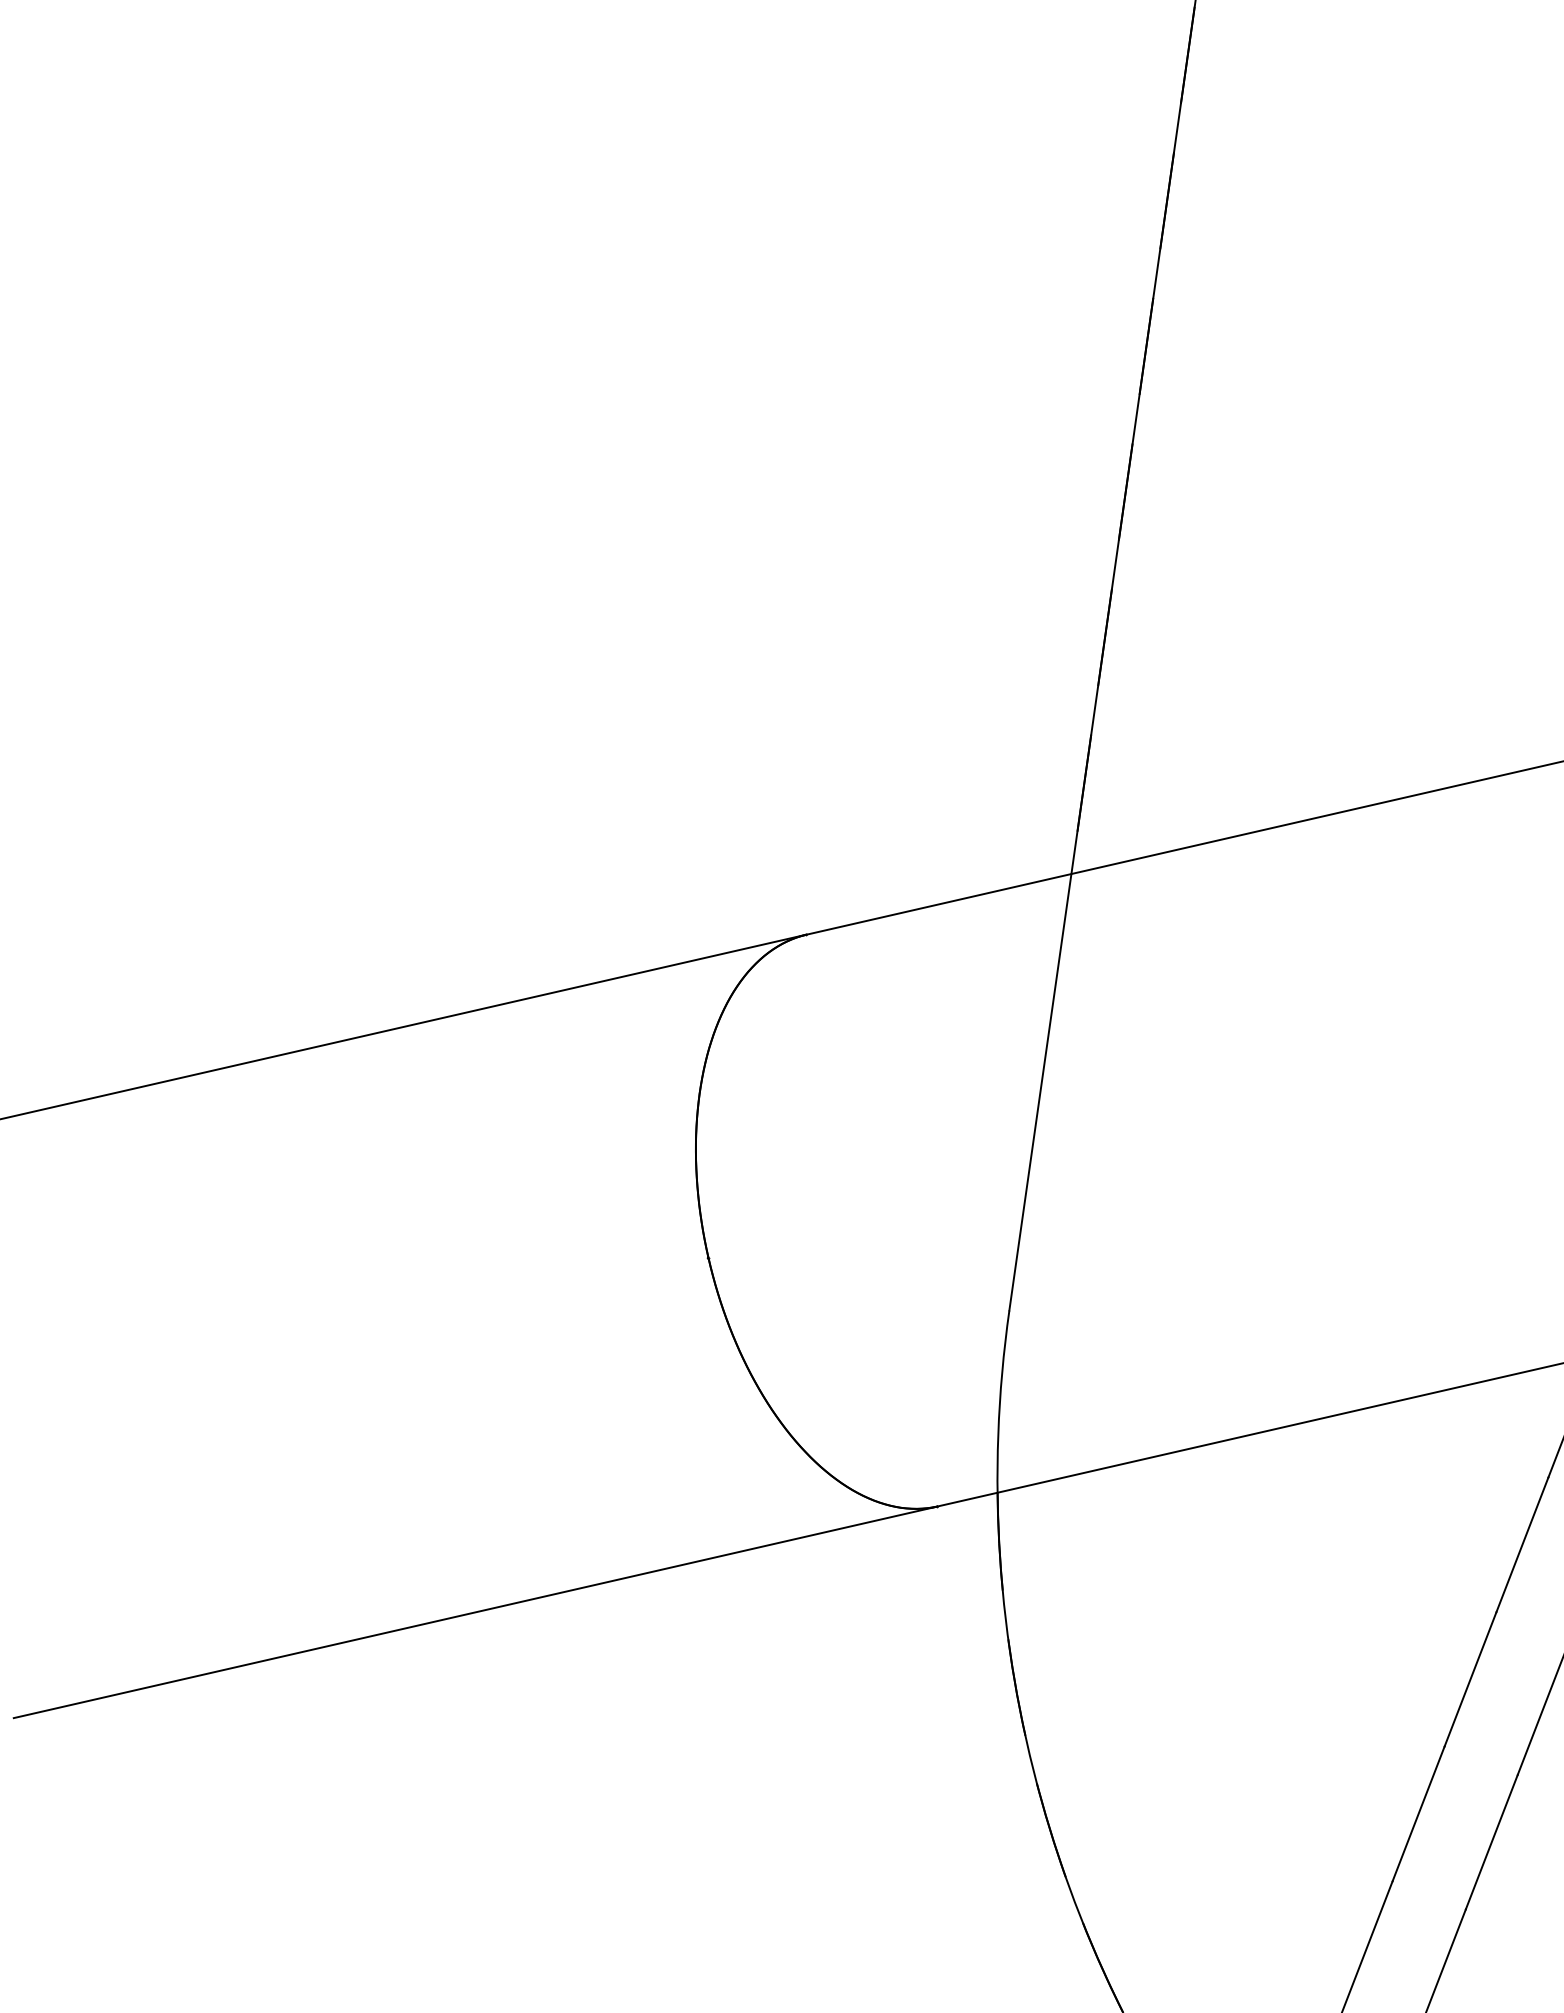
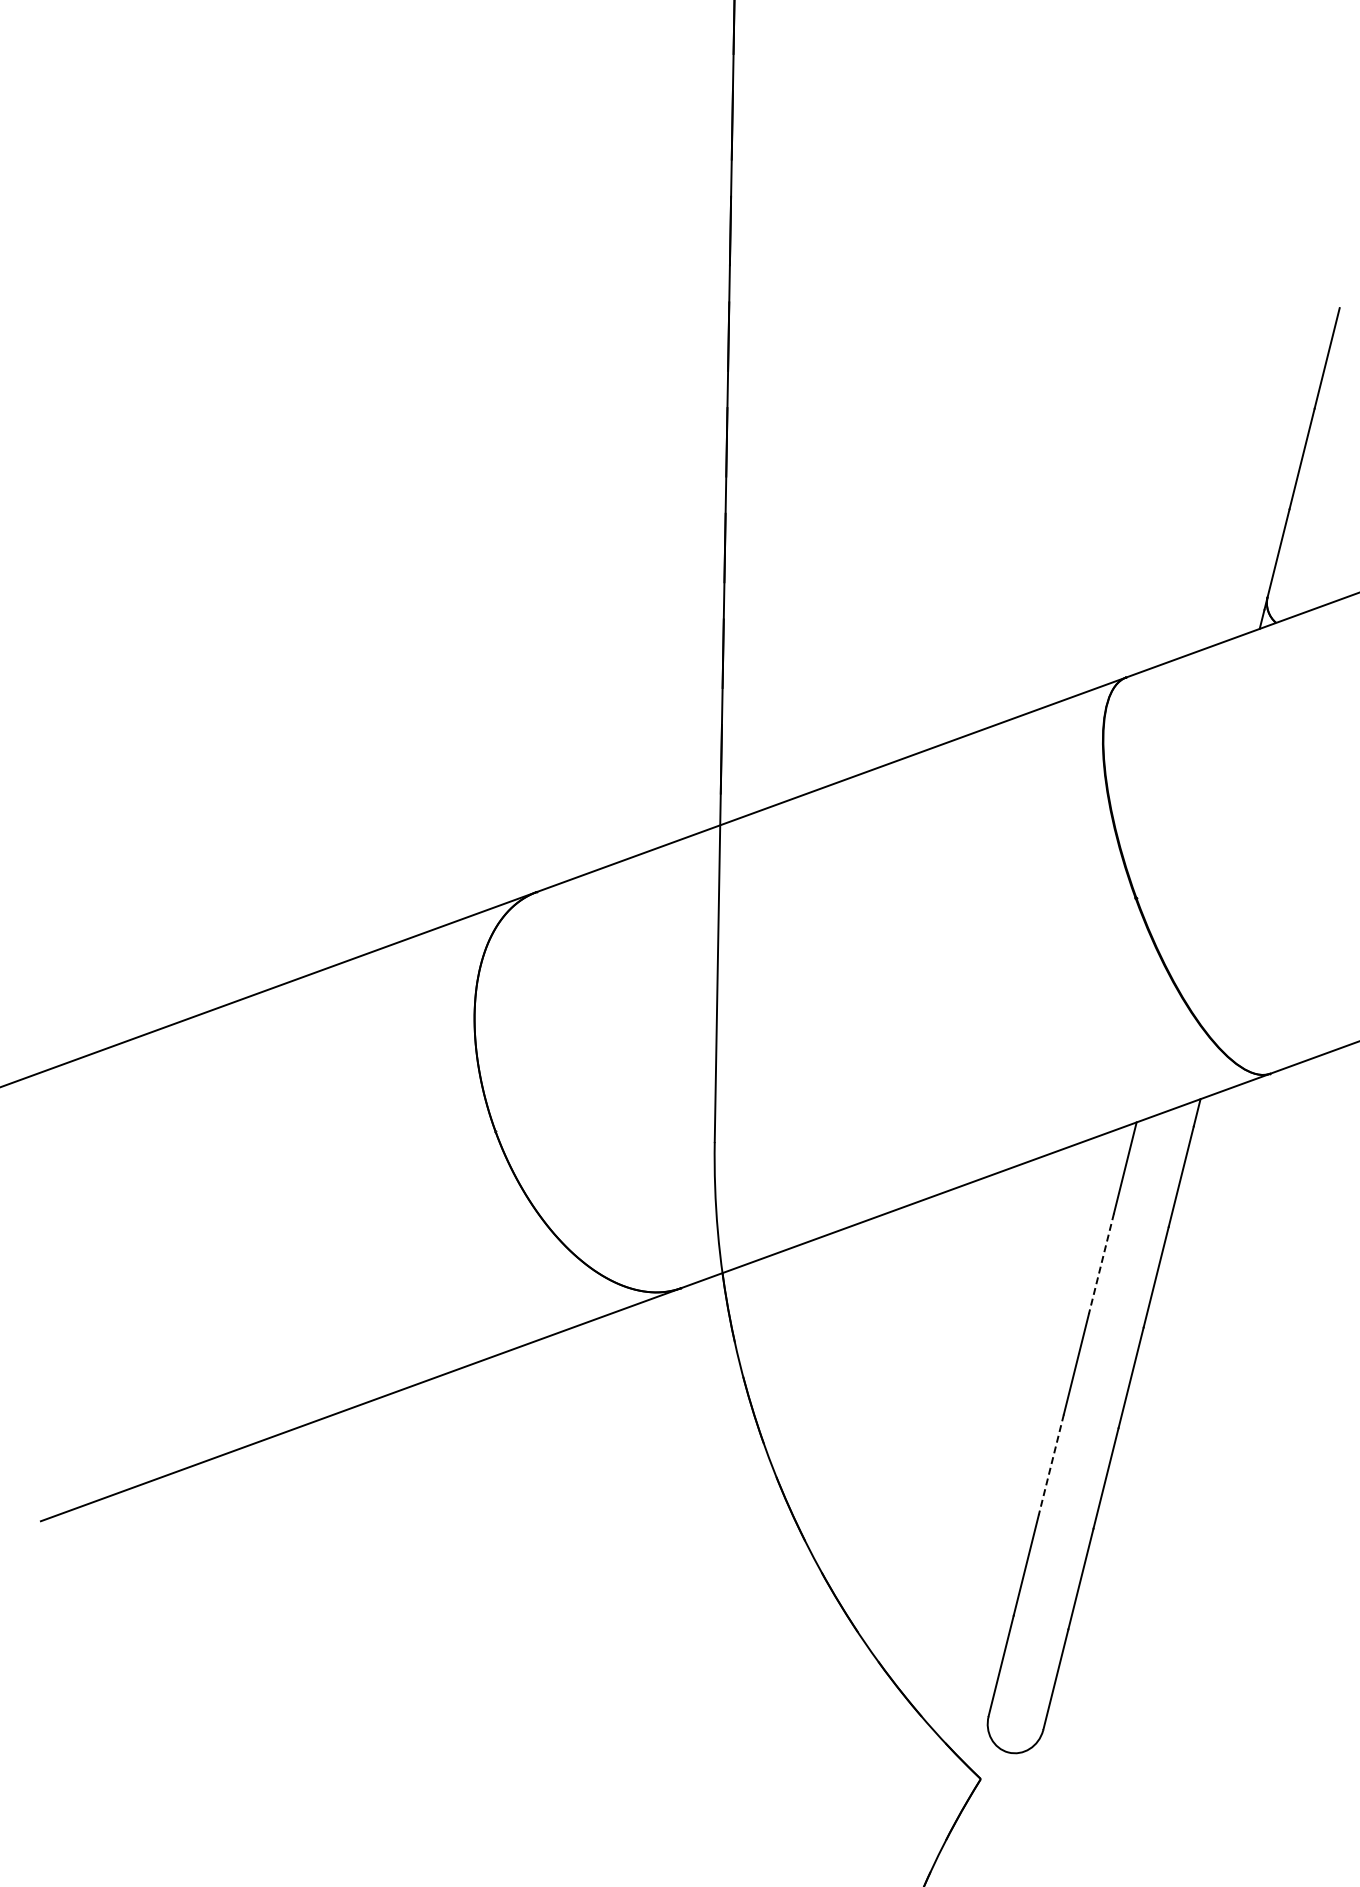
line: (1522, 1544) -> (1101, 1263), solid -> dashed
line: (1418, 1813) -> (1051, 1464), solid -> dashed

